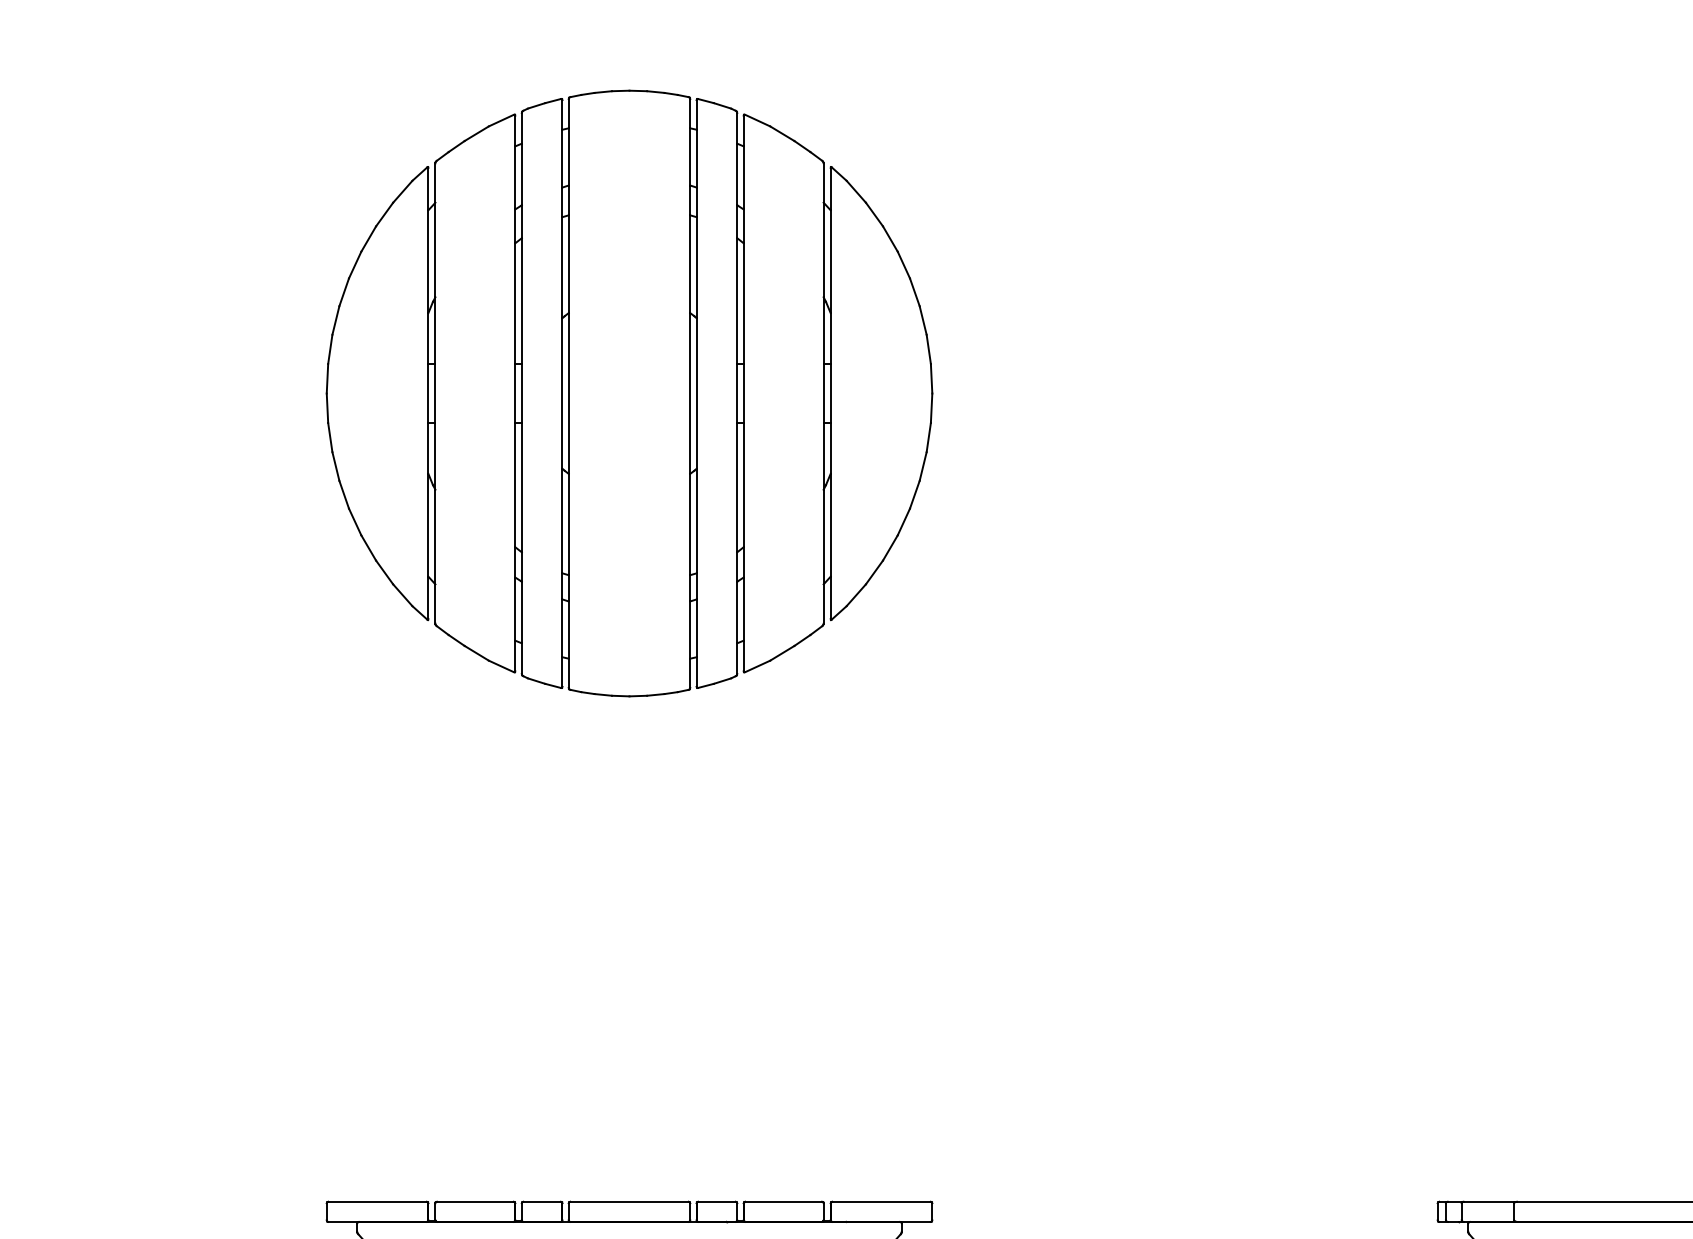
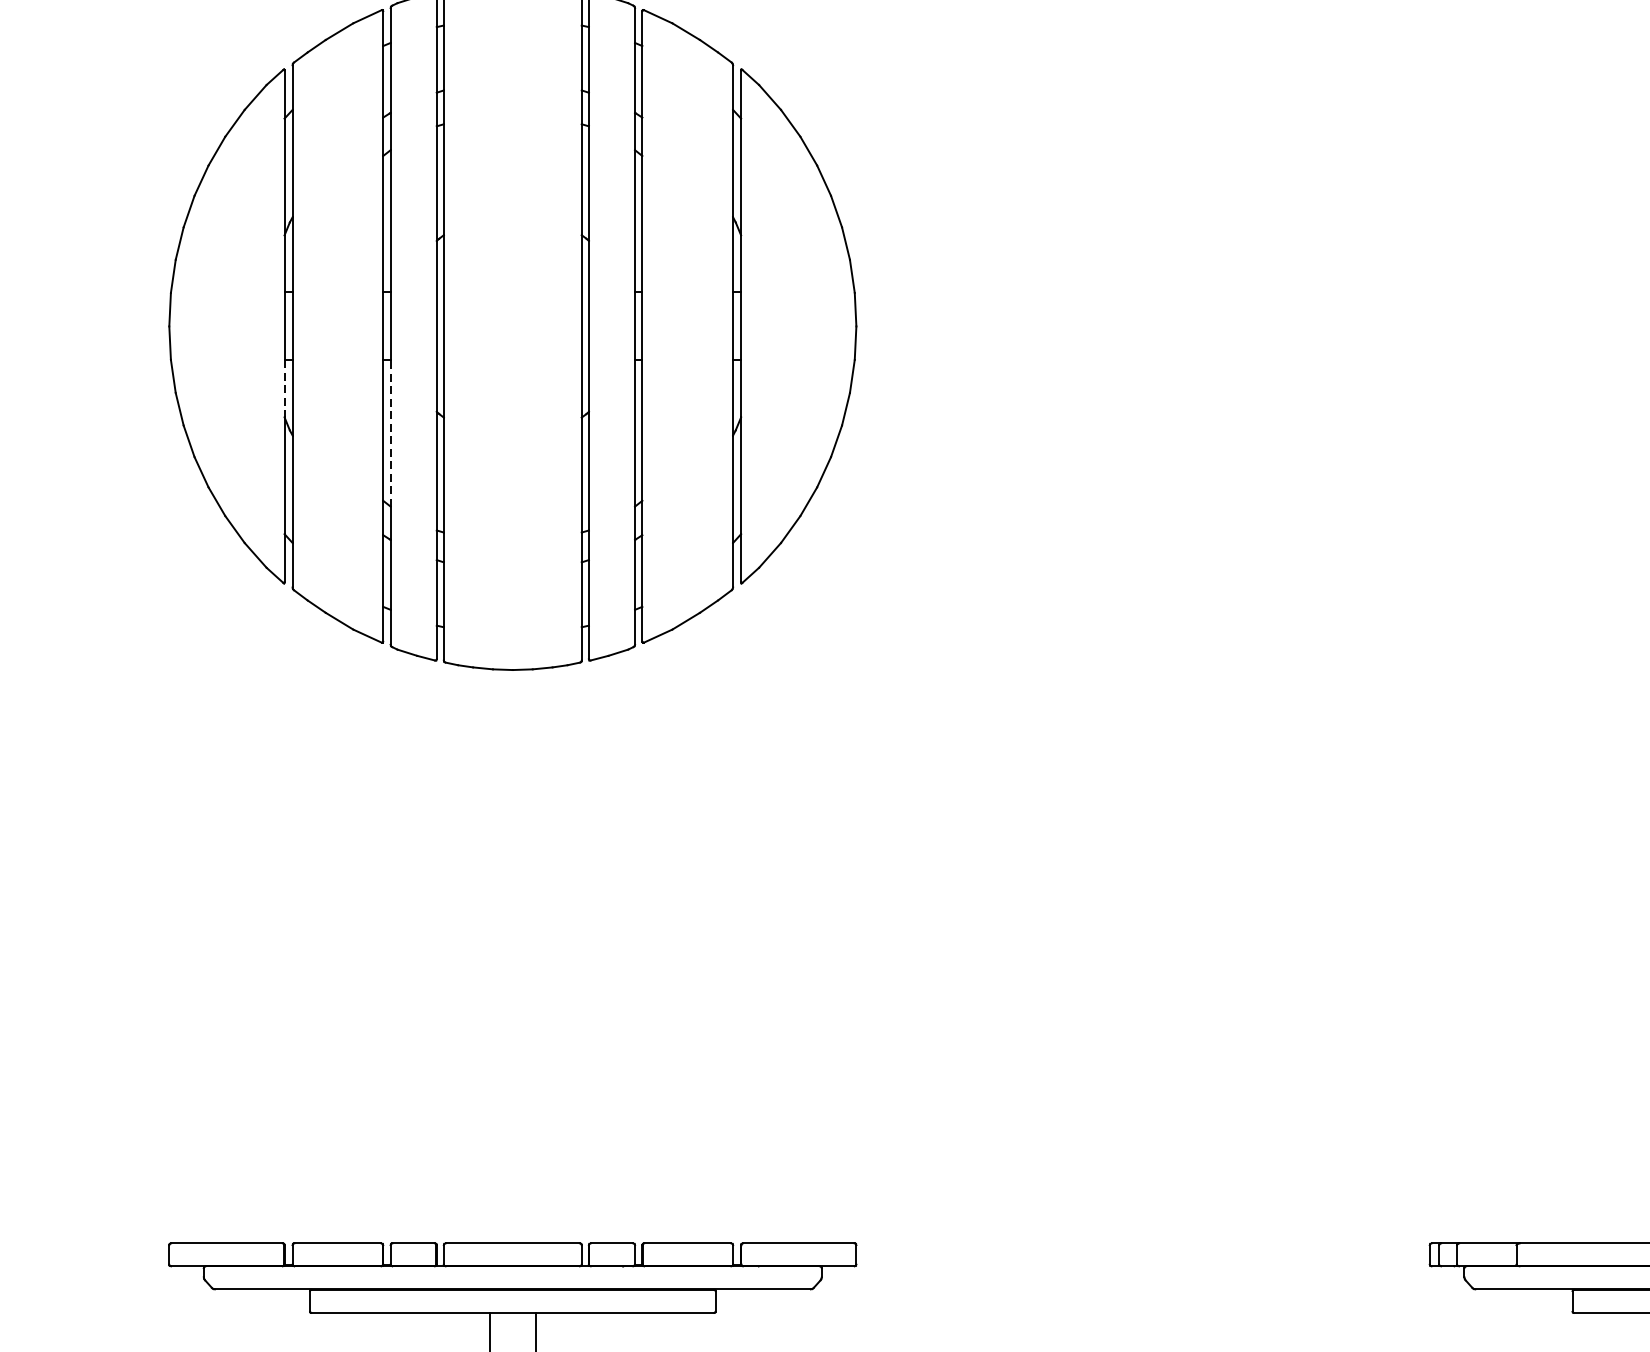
line: (428, 449) -> (284, 389), solid -> dashed
line: (521, 487) -> (390, 433), solid -> dashed

